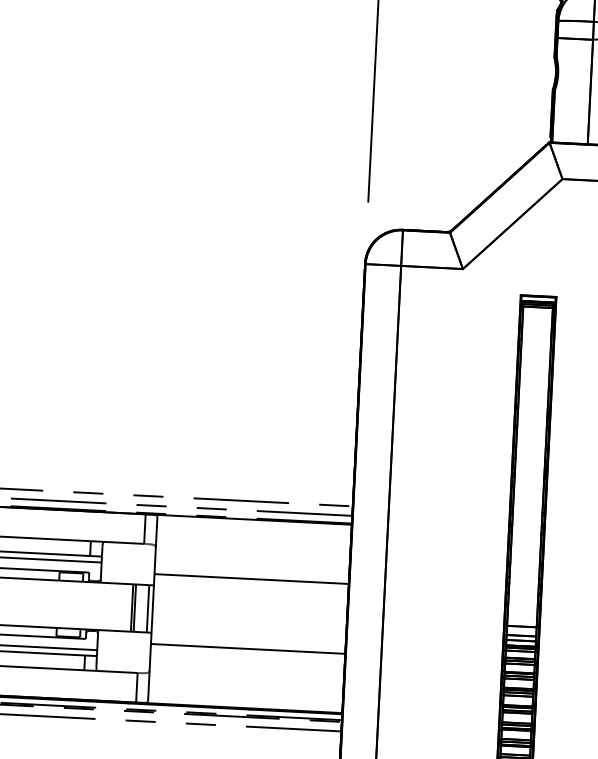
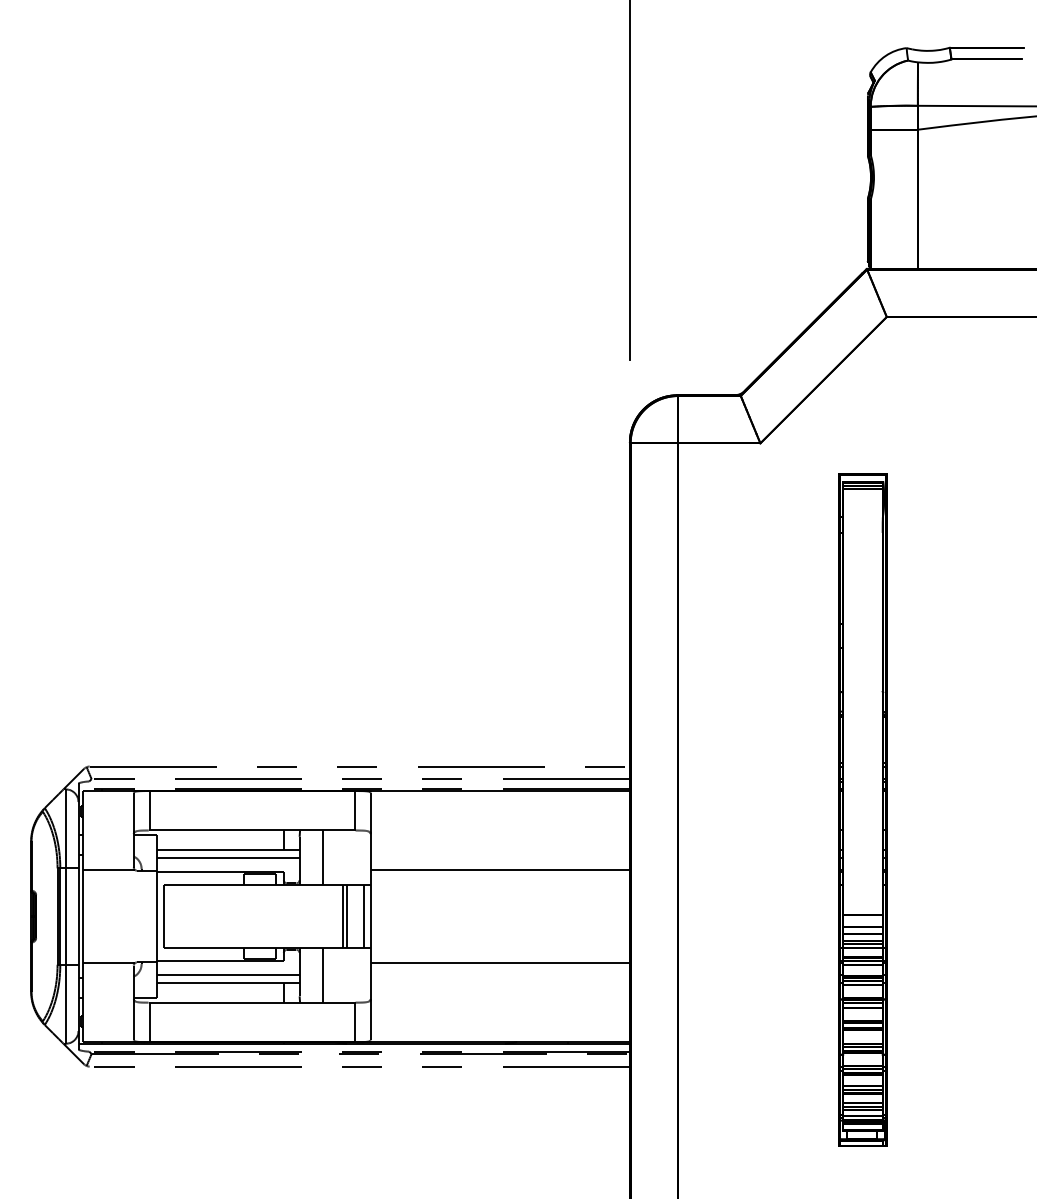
line: (119, 562) -> (323, 857), added
line: (115, 651) -> (323, 975), added

